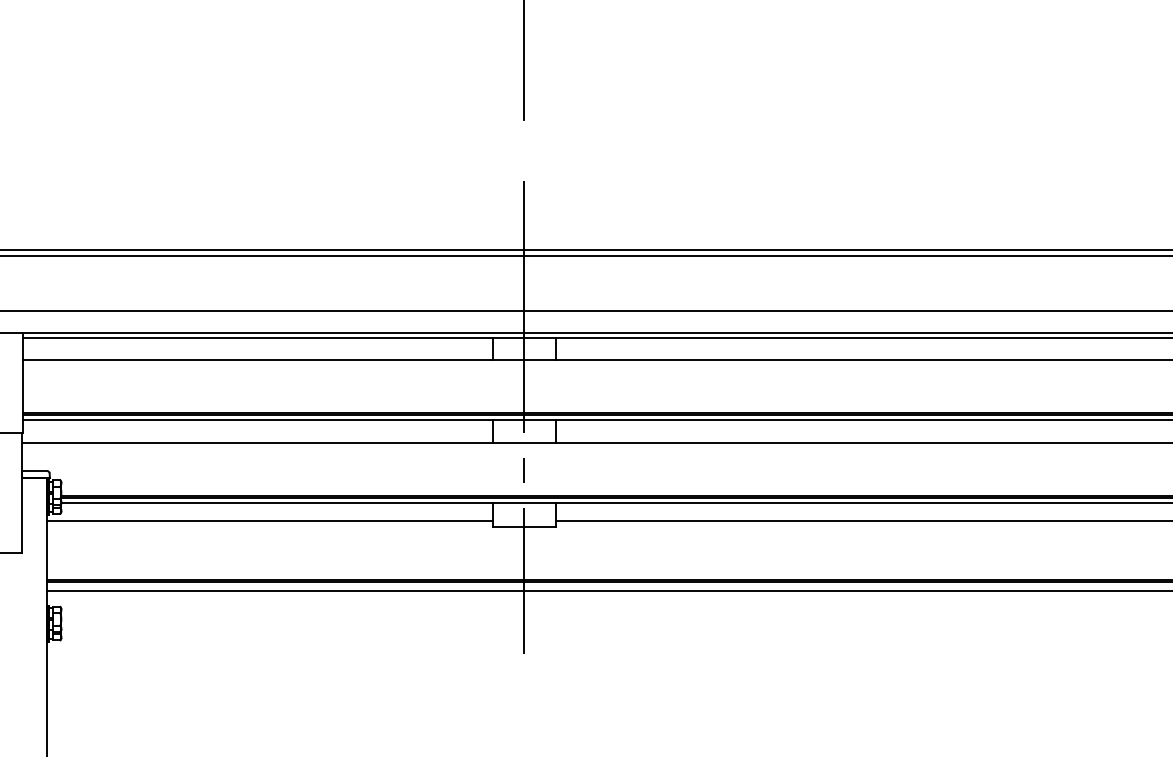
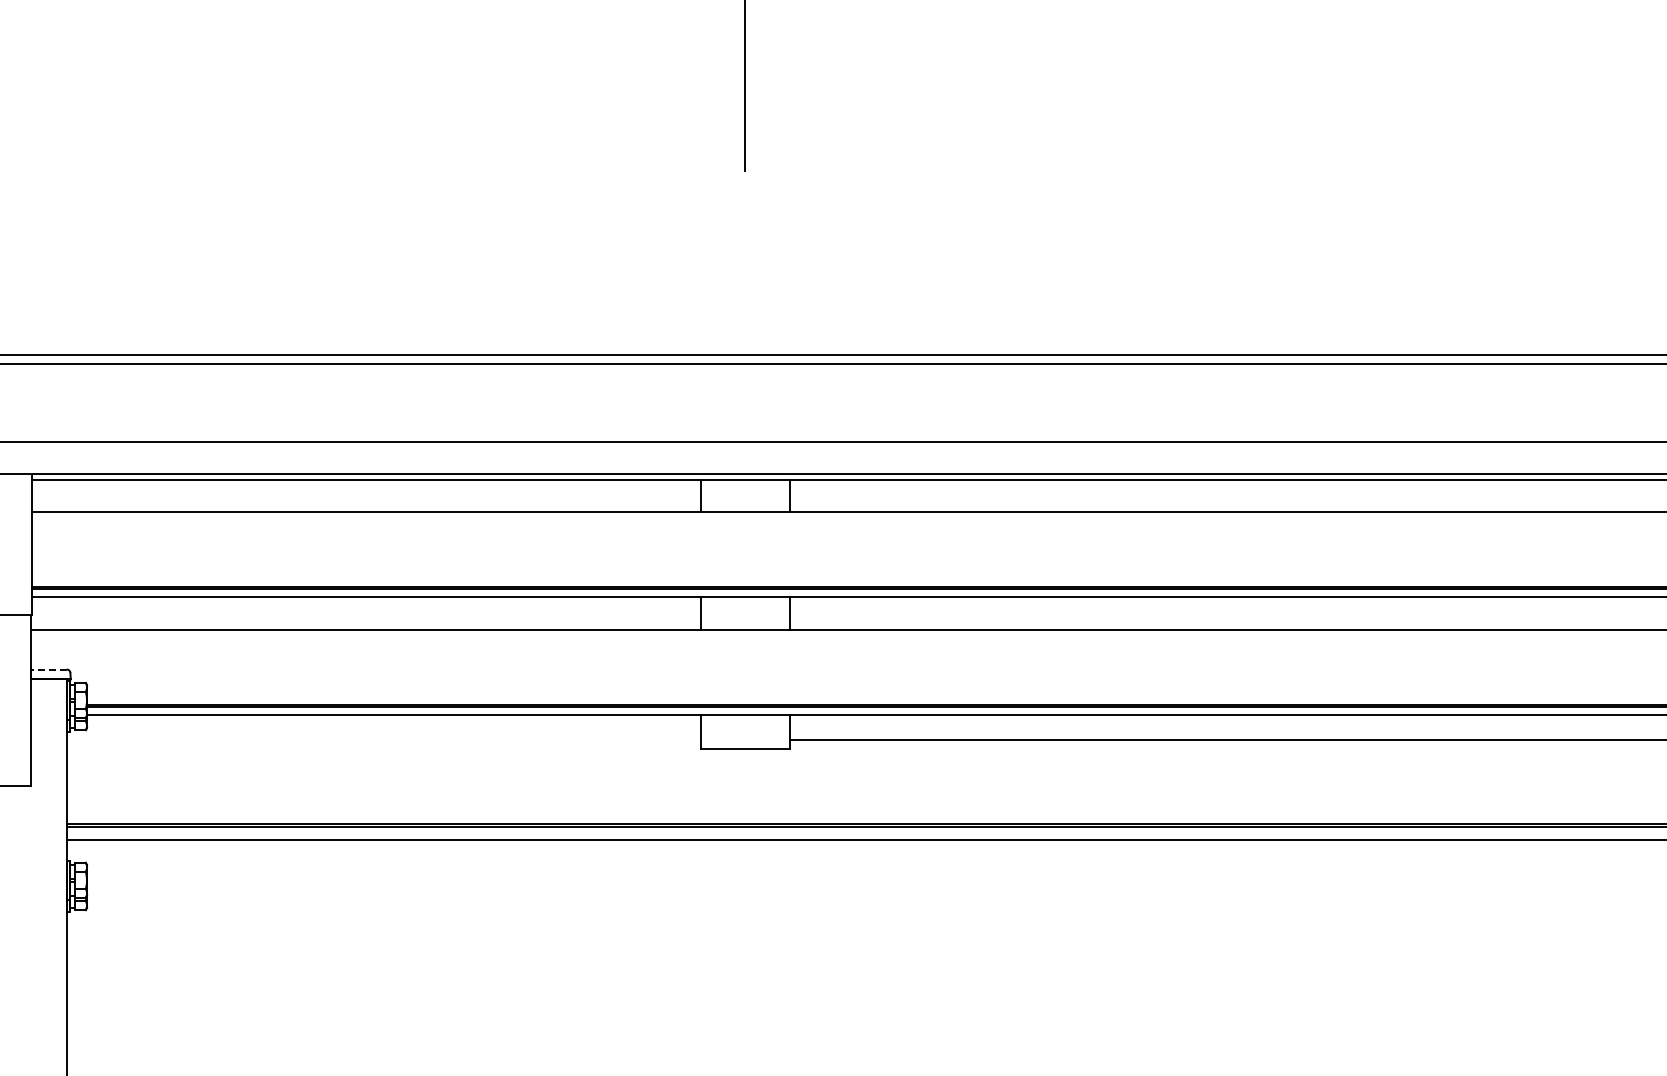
line: (524, 417) -> (745, 593), removed
line: (34, 471) -> (49, 669), solid -> dashed
line: (269, 520) -> (383, 740), removed

